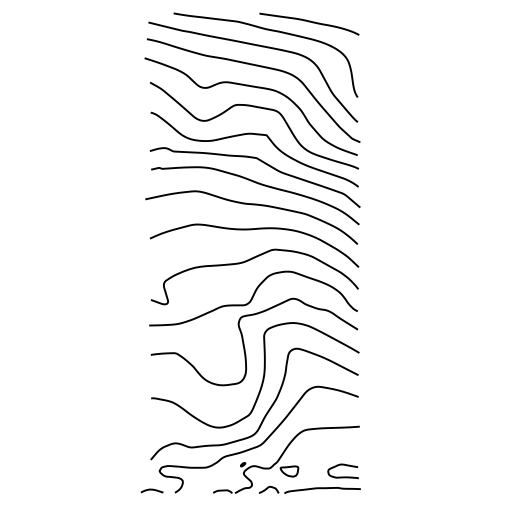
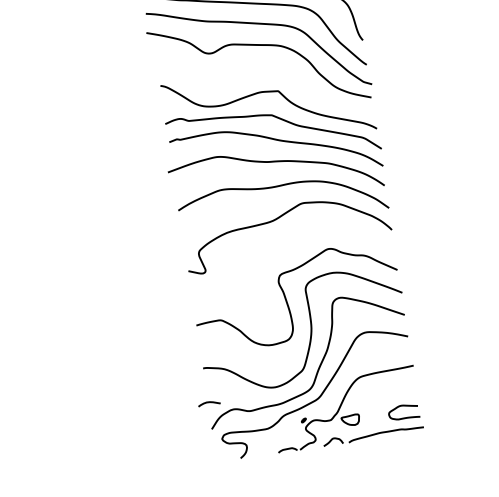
curve: (258, 108) -> (266, 65), removed
curve: (253, 298) -> (289, 254), removed
curve: (151, 490) -> (208, 403), moved

